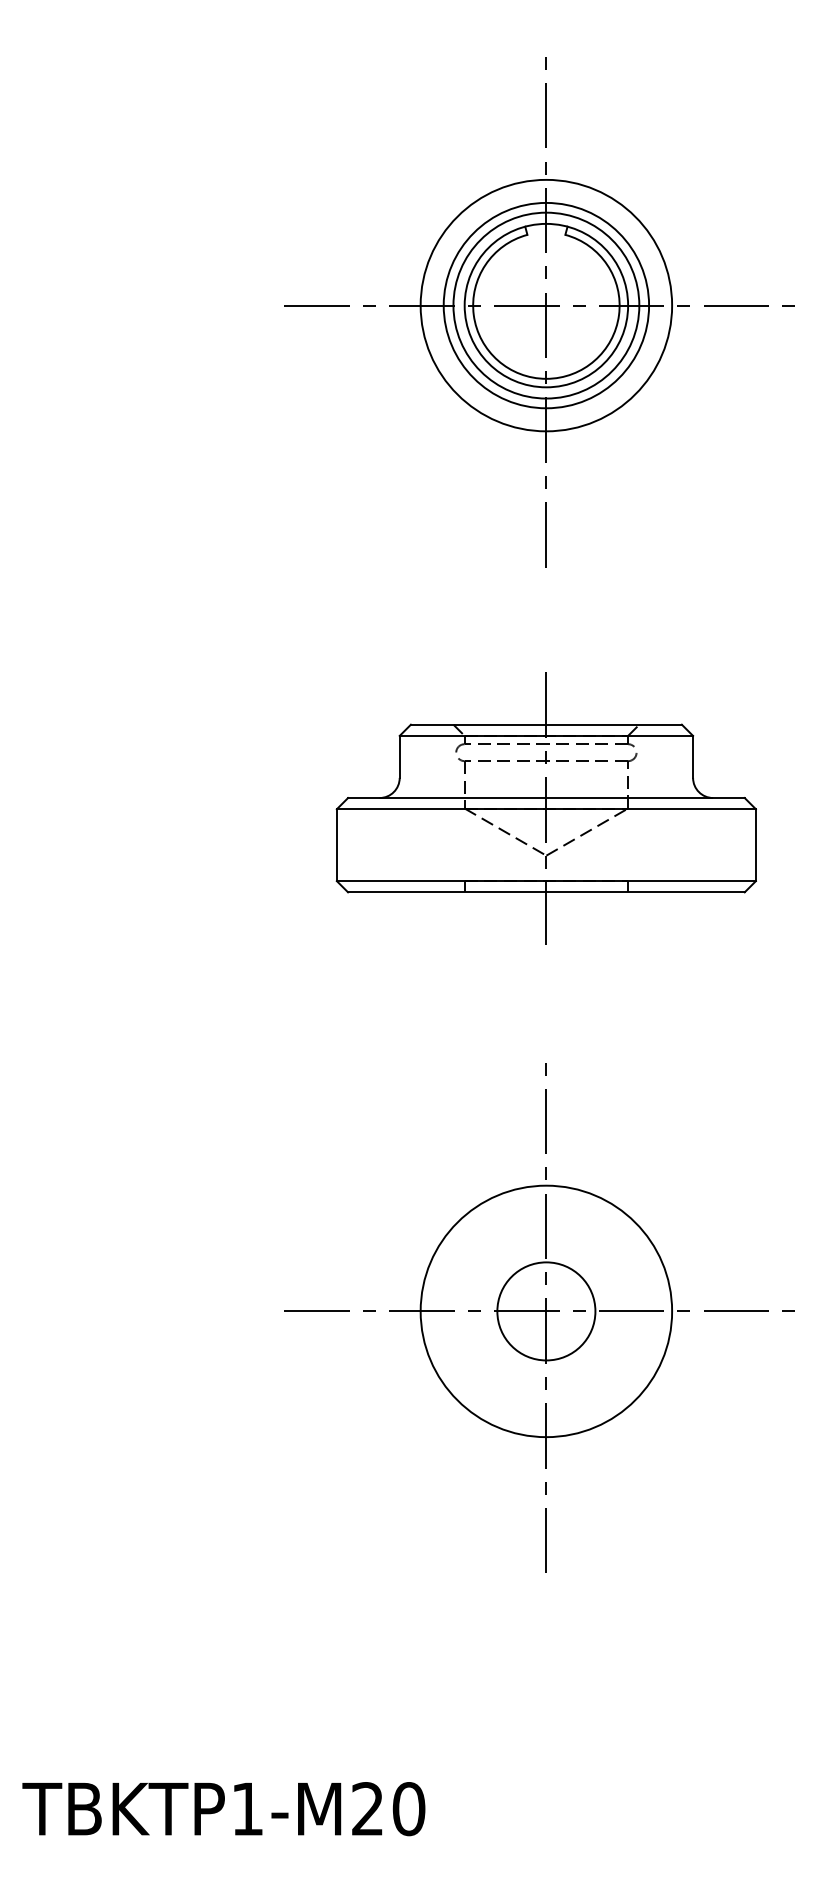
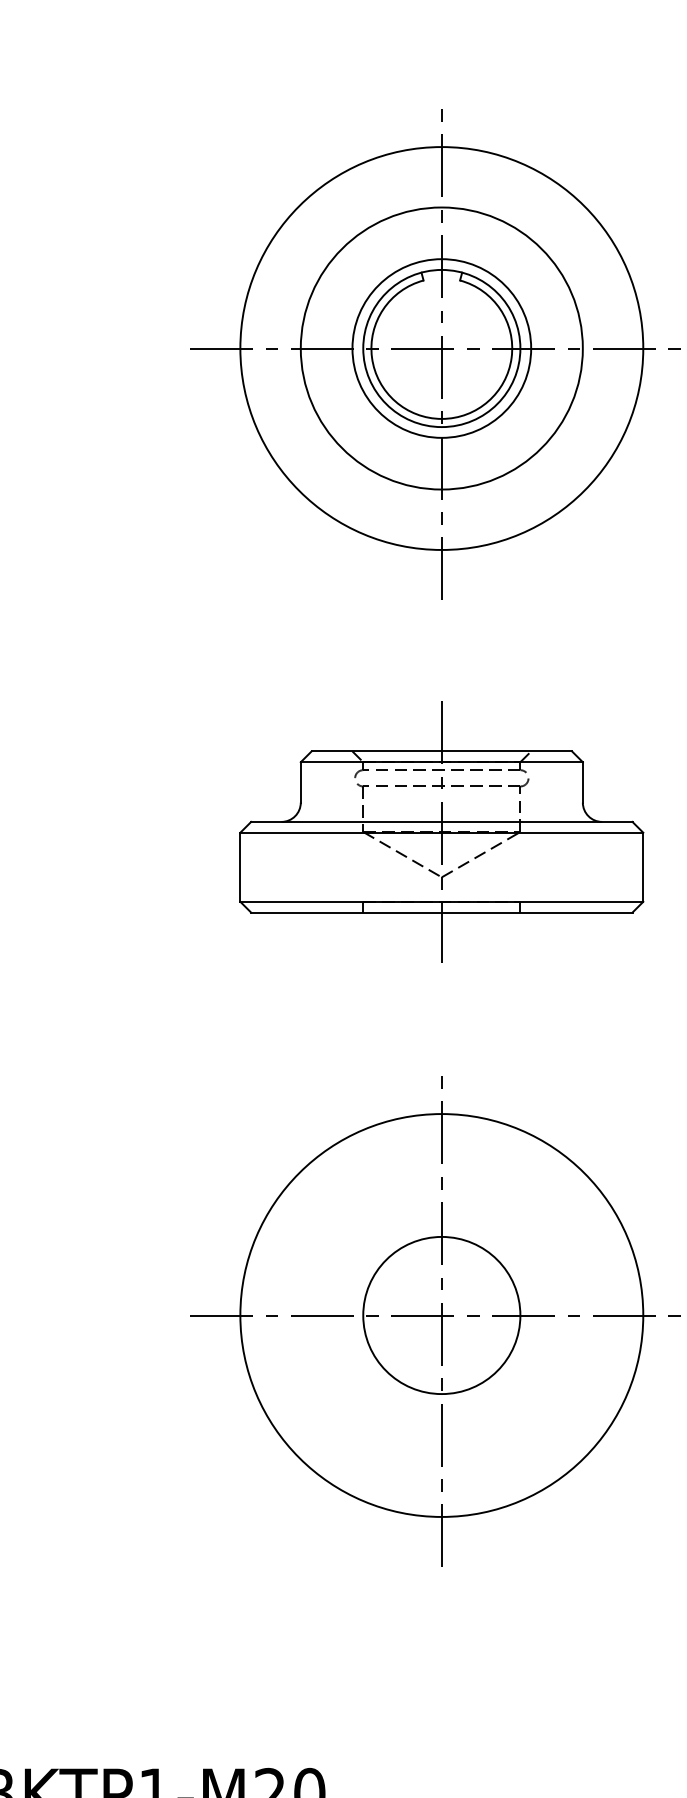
circle: (545, 305) -> (440, 348), size x1.67
circle: (546, 305) -> (441, 348), size x1.43
circle: (545, 1310) -> (440, 1314), size x1.67
circle: (546, 1311) -> (441, 1315), size x1.67

